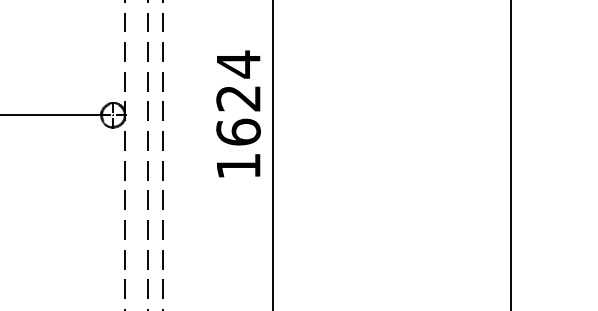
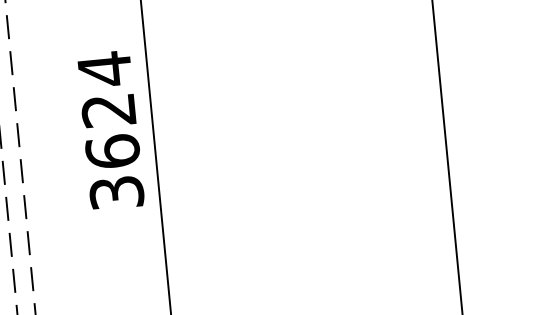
text: (238, 166) -> (116, 193), 1624 -> 3624

